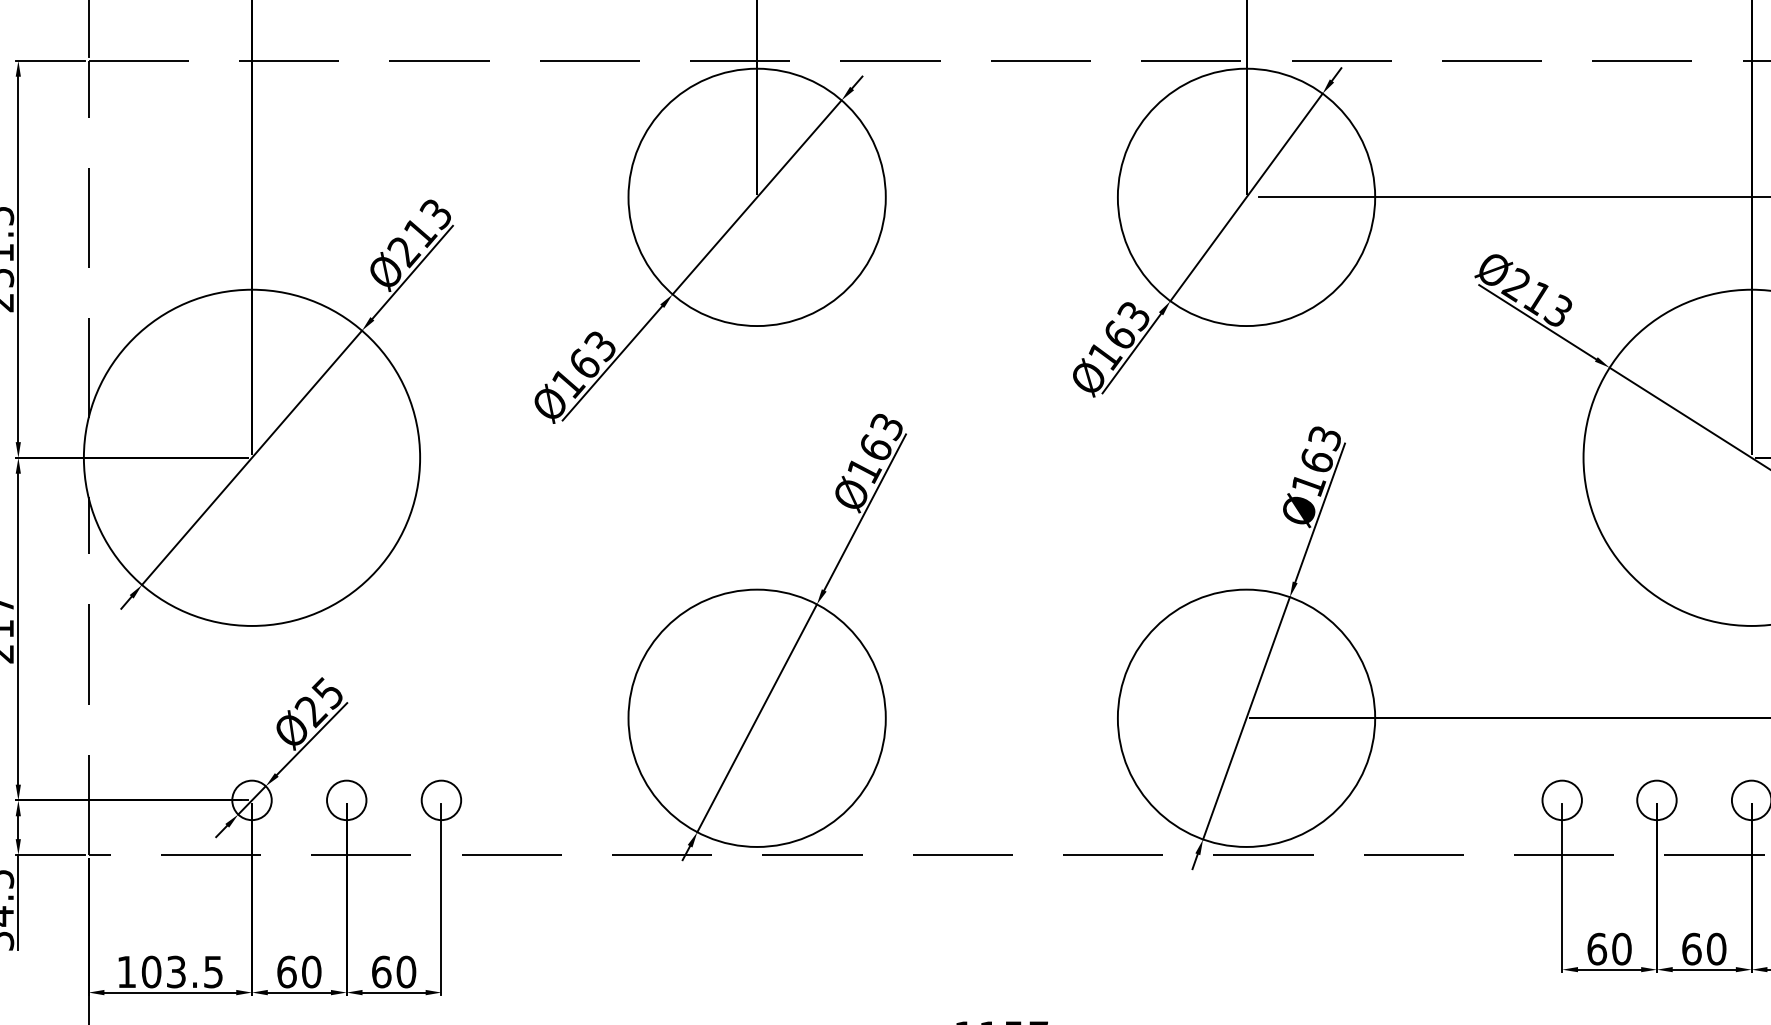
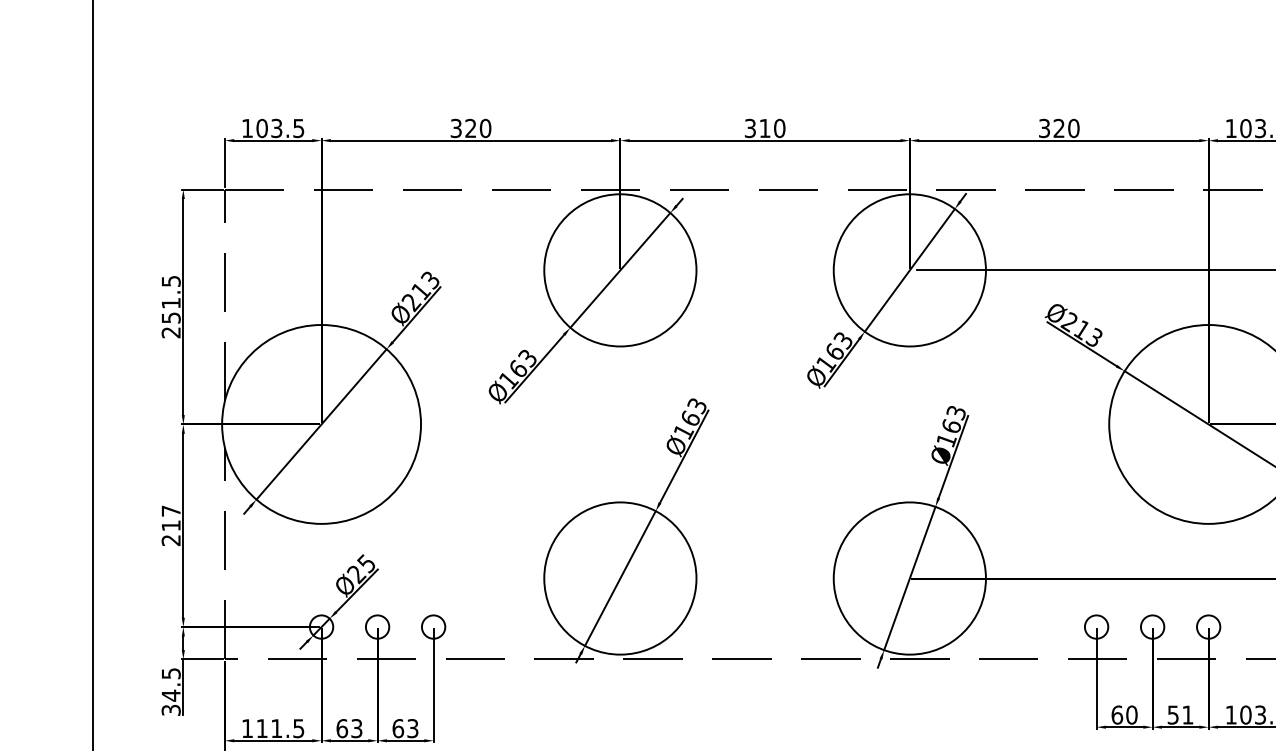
text: (1704, 948) -> (1180, 714), 60 -> 51
text: (163, 971) -> (269, 728), 103.5 -> 111.5
text: (311, 971) -> (356, 728), 60 -> 63
text: (405, 971) -> (412, 728), 60 -> 63

